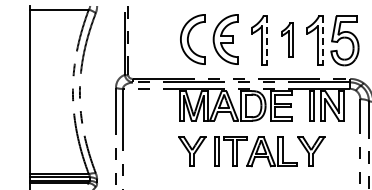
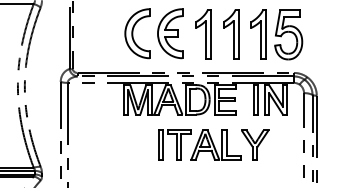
line: (267, 40) -> (211, 34), dashed -> solid
part: (287, 40) -> (231, 34), size x1.43
line: (322, 40) -> (266, 34), dashed -> solid
part: (192, 151) -> (136, 145), removed

